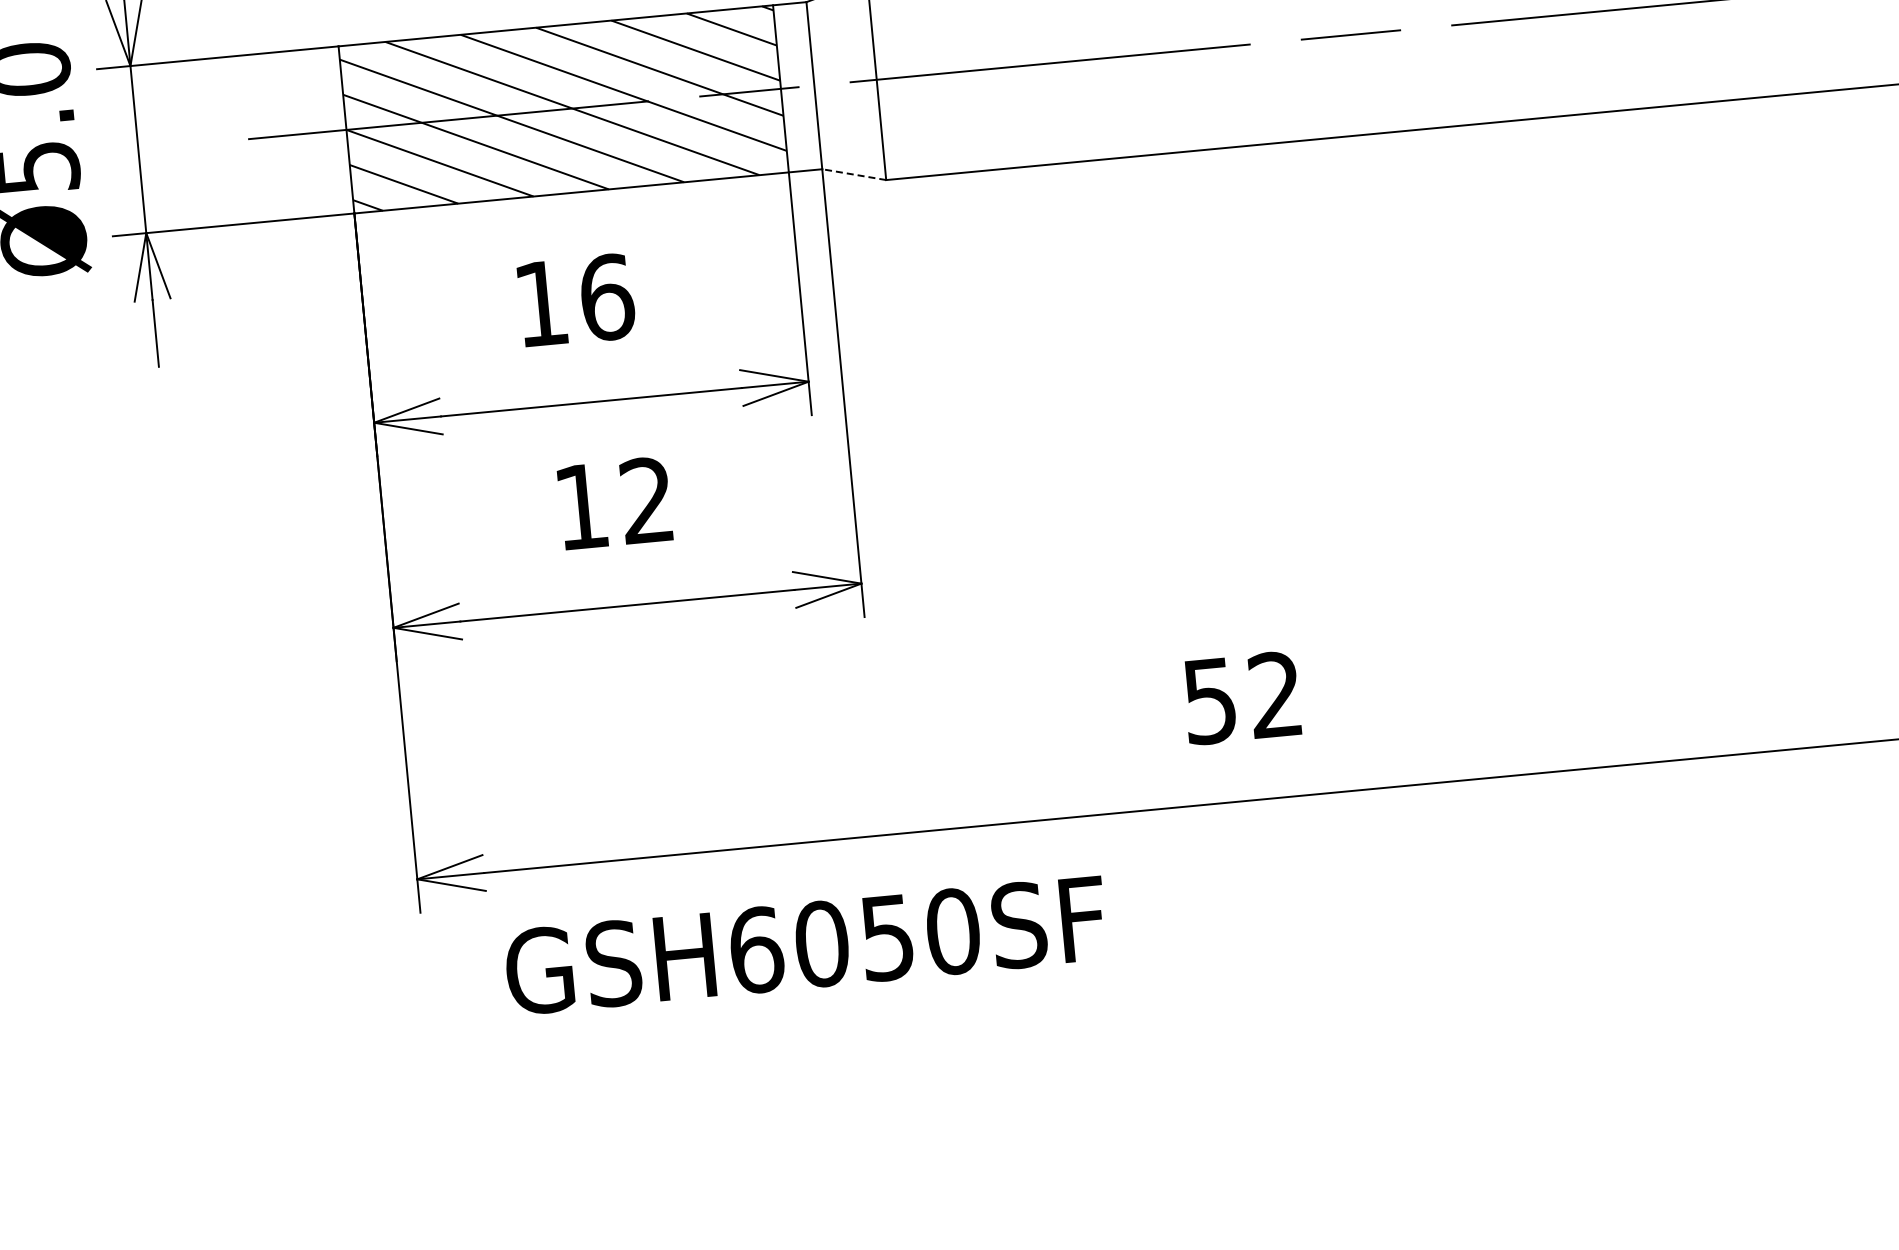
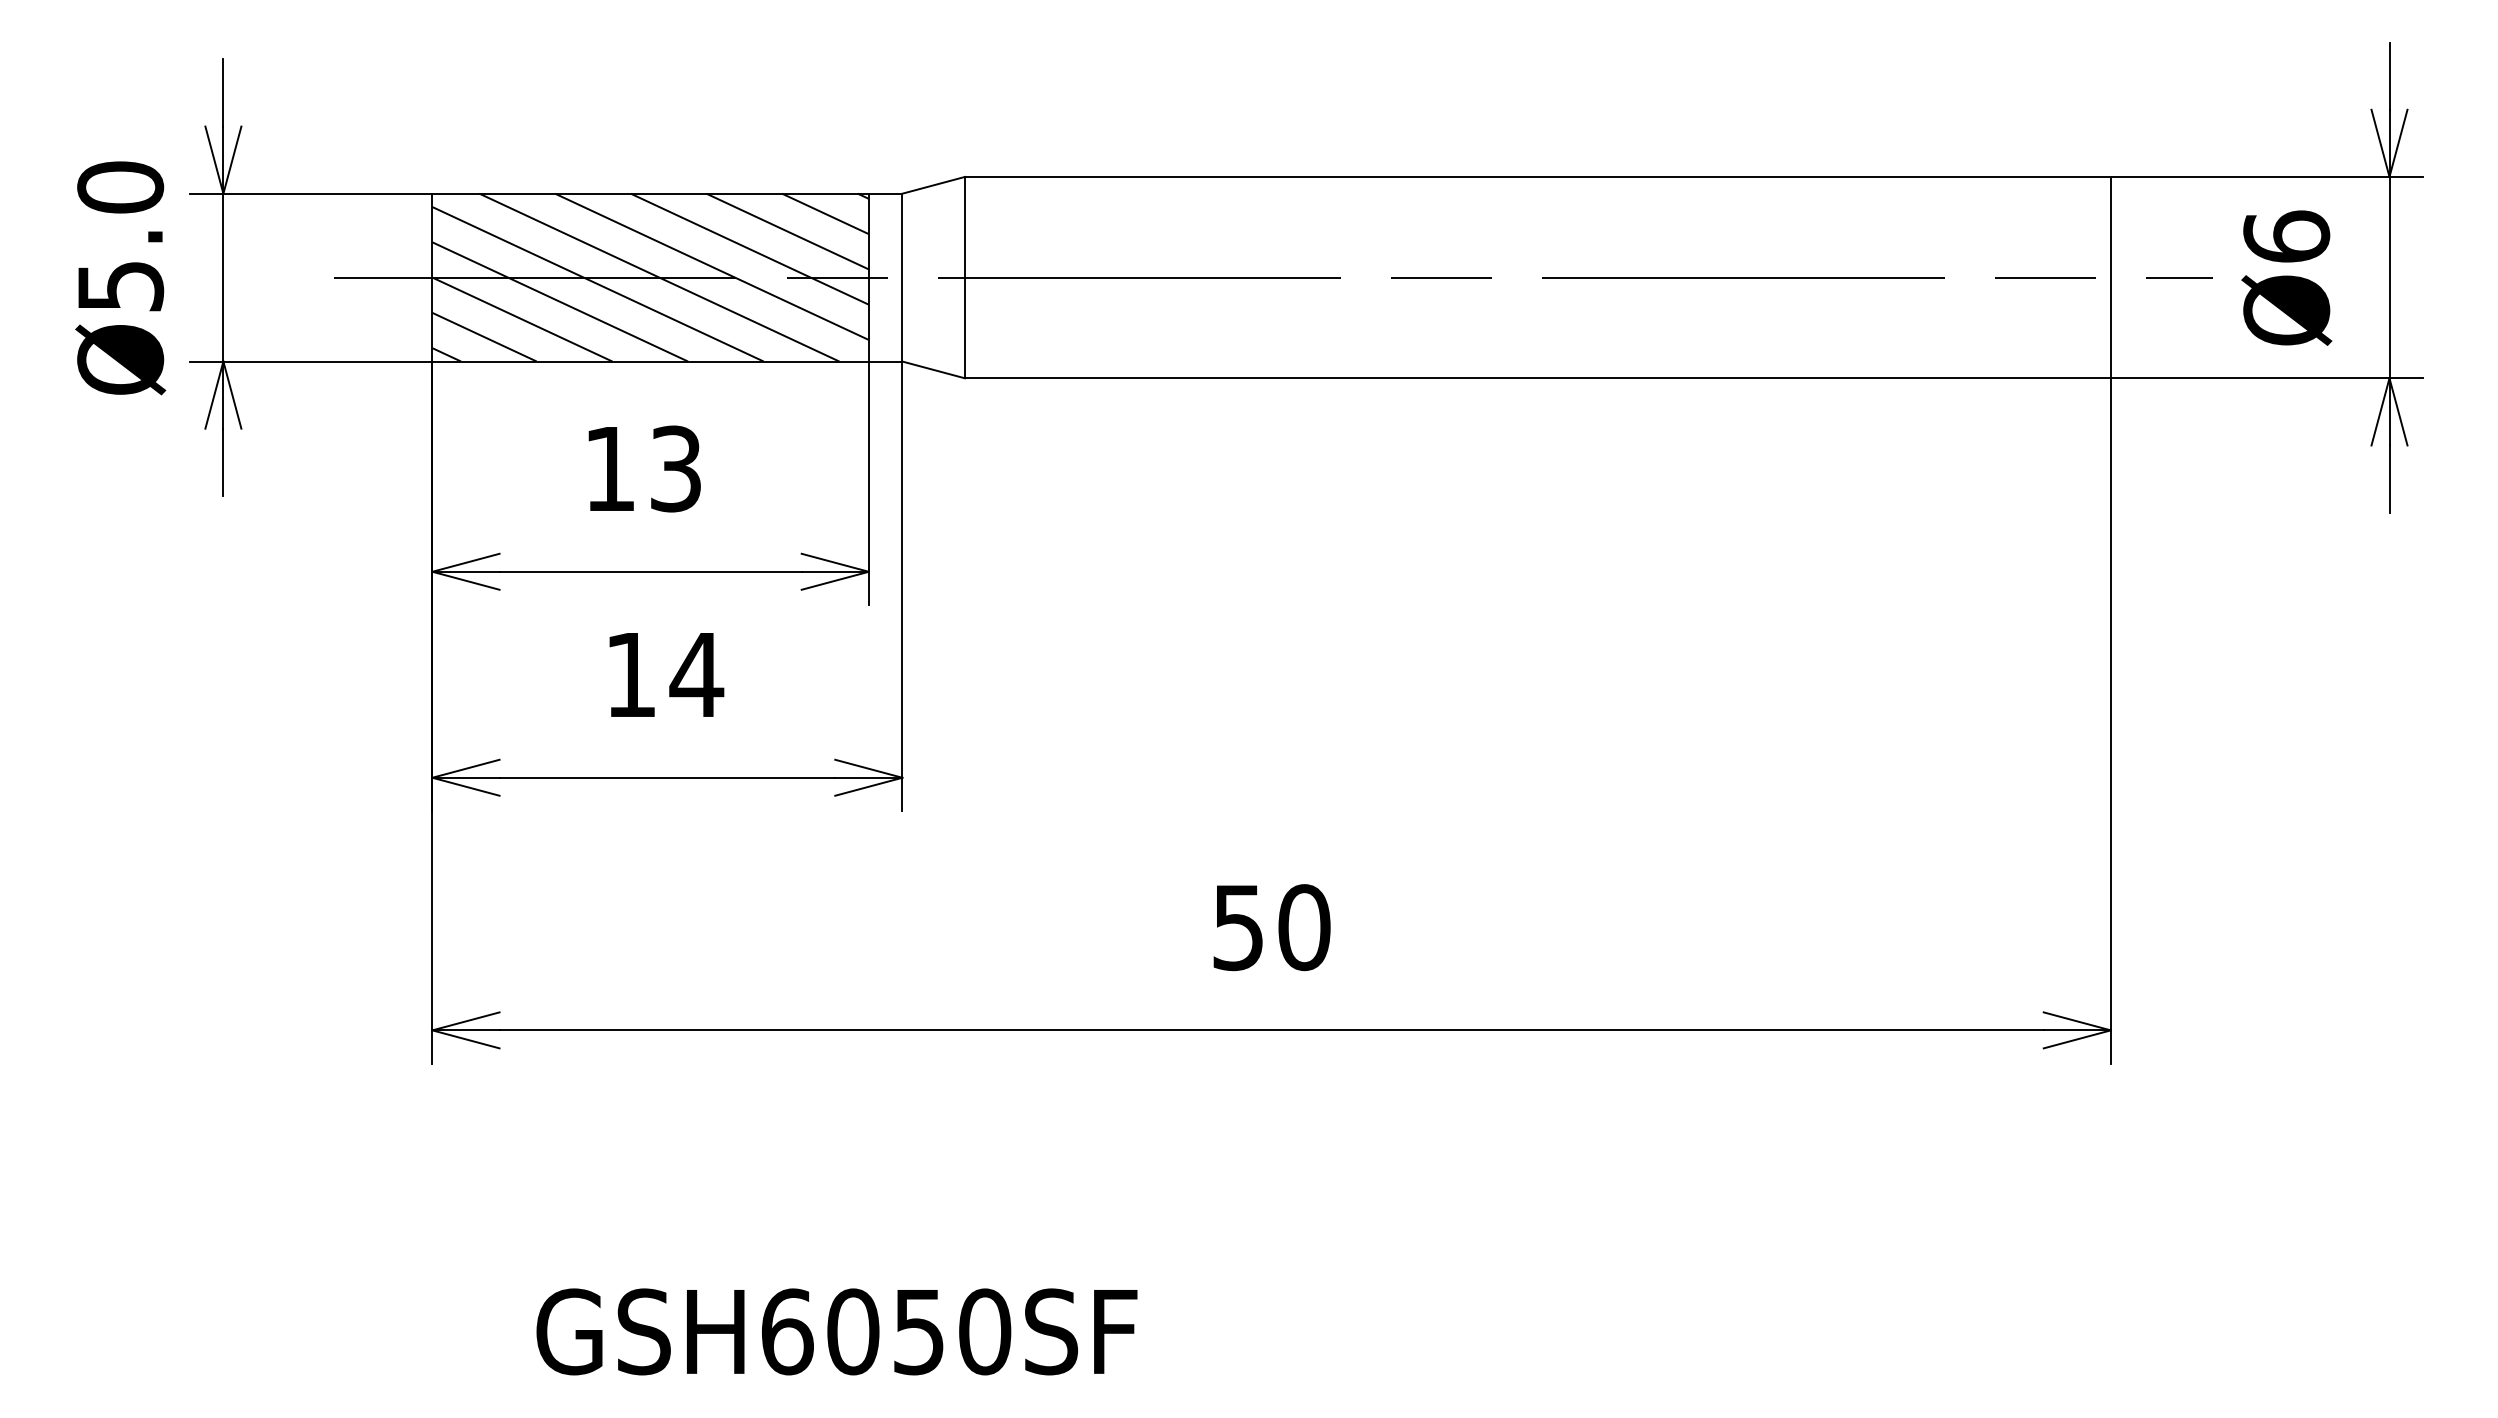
line: (853, 174) -> (933, 369), dashed -> solid
text: (607, 296) -> (676, 468), 16 -> 13
text: (646, 499) -> (696, 673), 12 -> 14
text: (1275, 694) -> (1304, 927), 52 -> 50
text: (805, 945) -> (836, 1331), moved

